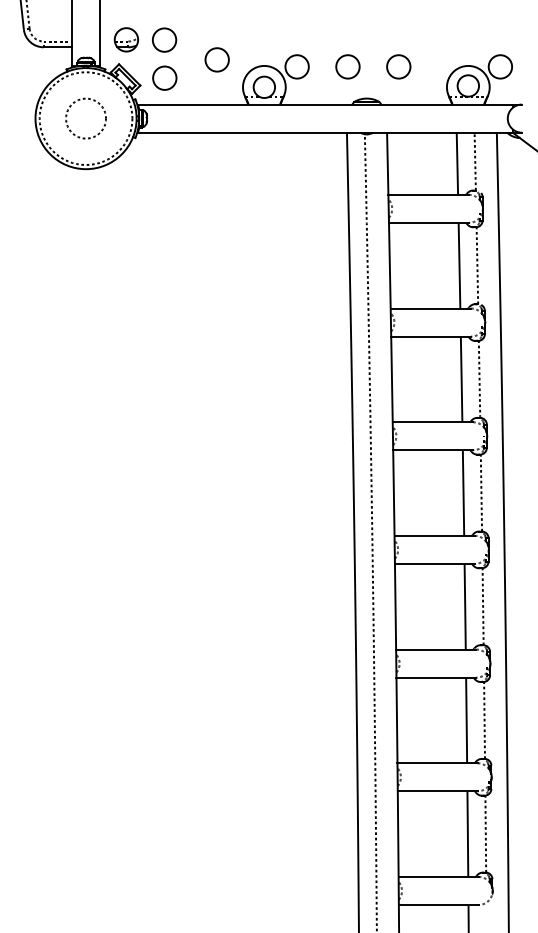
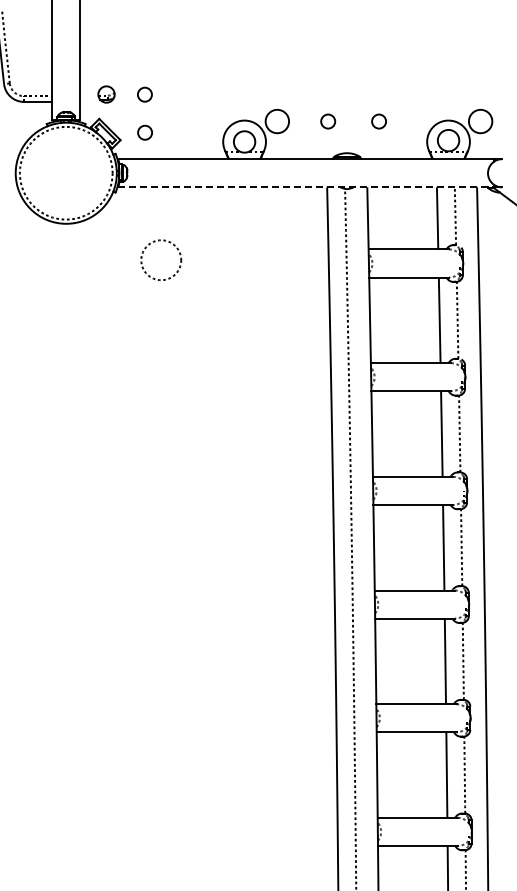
part: (125, 39) -> (105, 94), size x0.7
circle: (164, 39) -> (144, 94), size x0.6
circle: (216, 59) -> (196, 114), removed
circle: (347, 66) -> (327, 121), size x0.6
circle: (398, 66) -> (378, 121), size x0.6
circle: (164, 77) -> (144, 132), size x0.6
circle: (85, 118) -> (160, 260), moved
line: (325, 132) -> (305, 187), solid -> dashed

